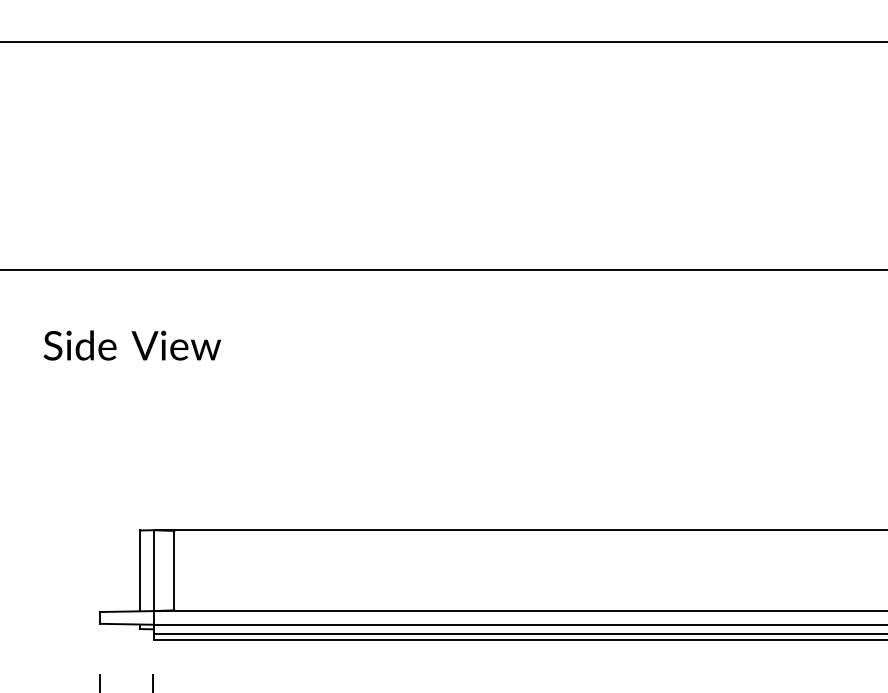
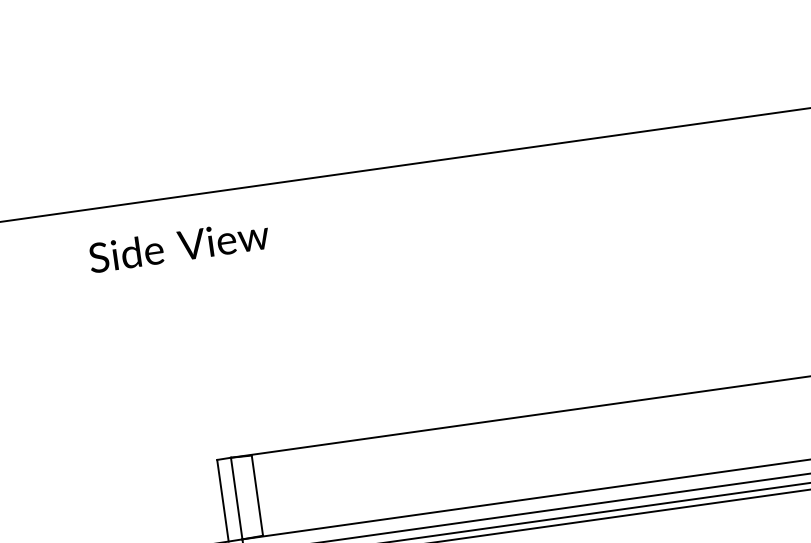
text: (131, 345) -> (178, 246), moved

